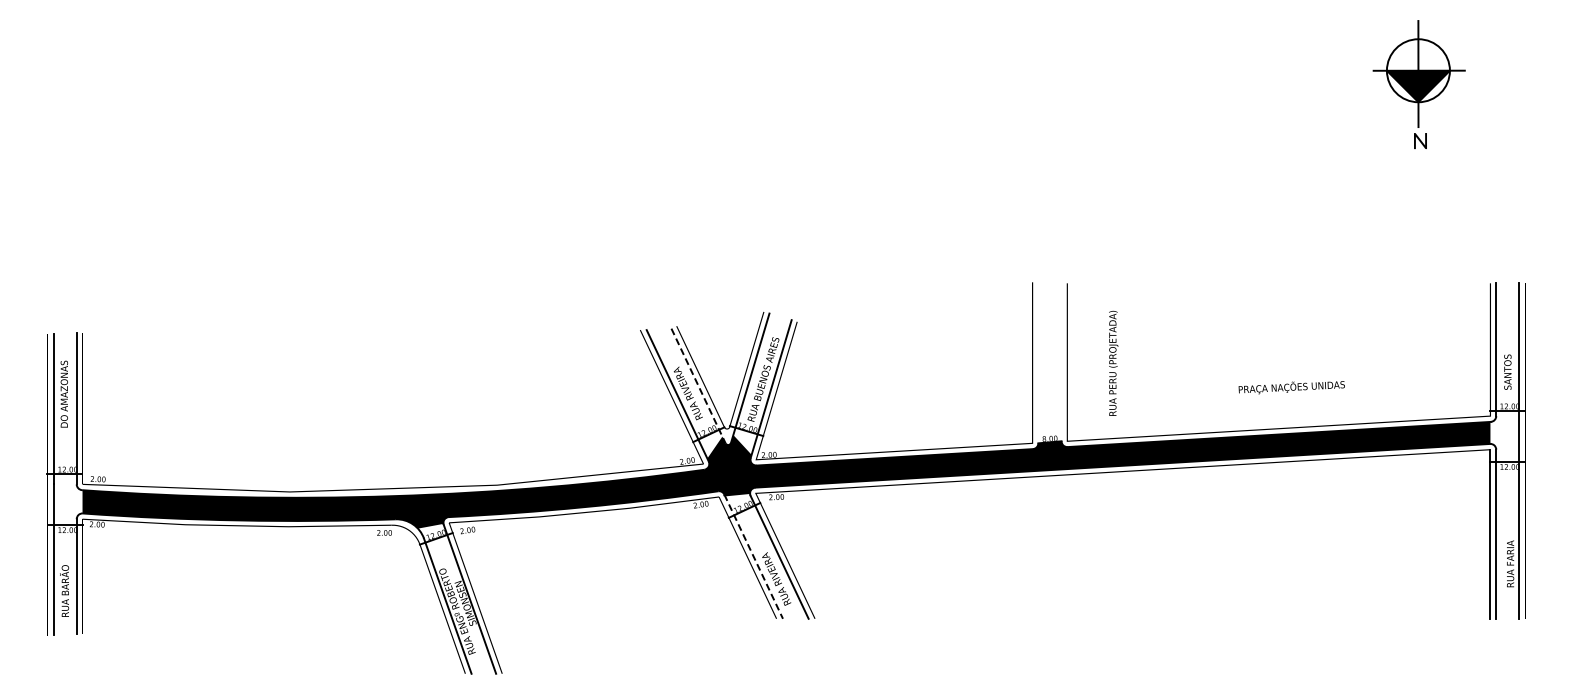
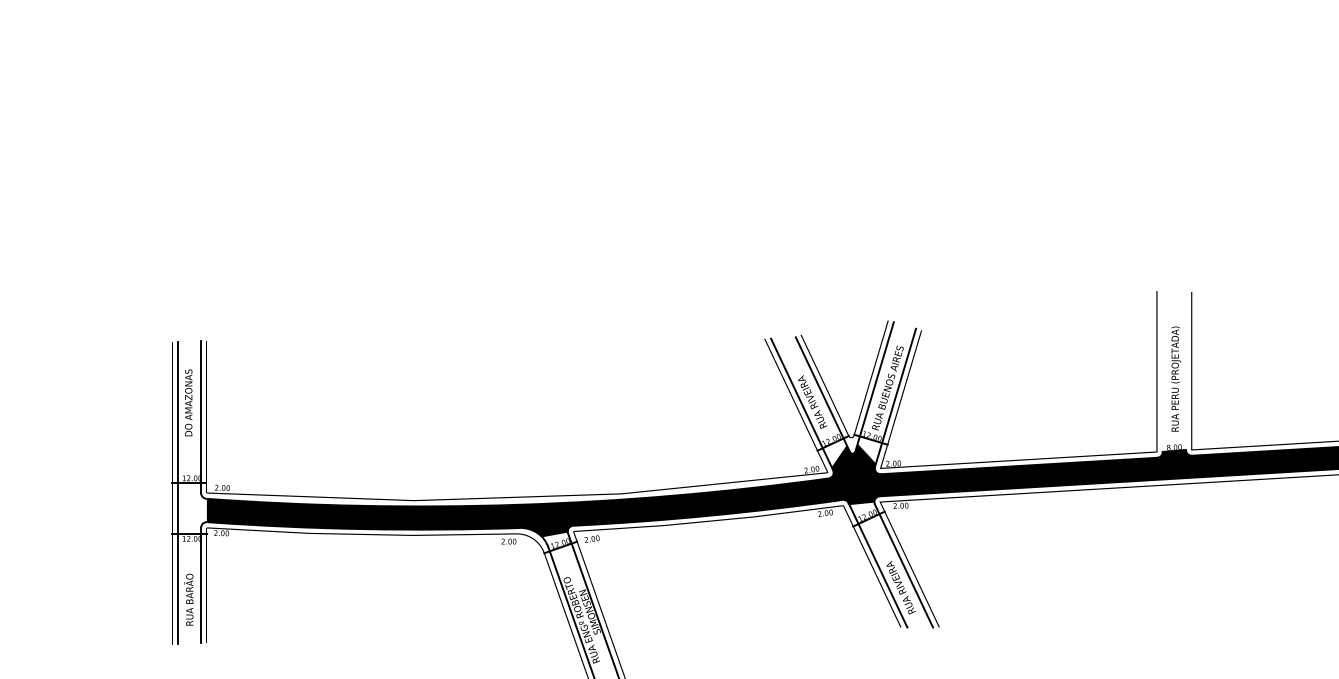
text: (1113, 362) -> (1175, 378), moved
line: (698, 386) -> (822, 395), dashed -> solid
line: (753, 556) -> (877, 565), dashed -> solid

